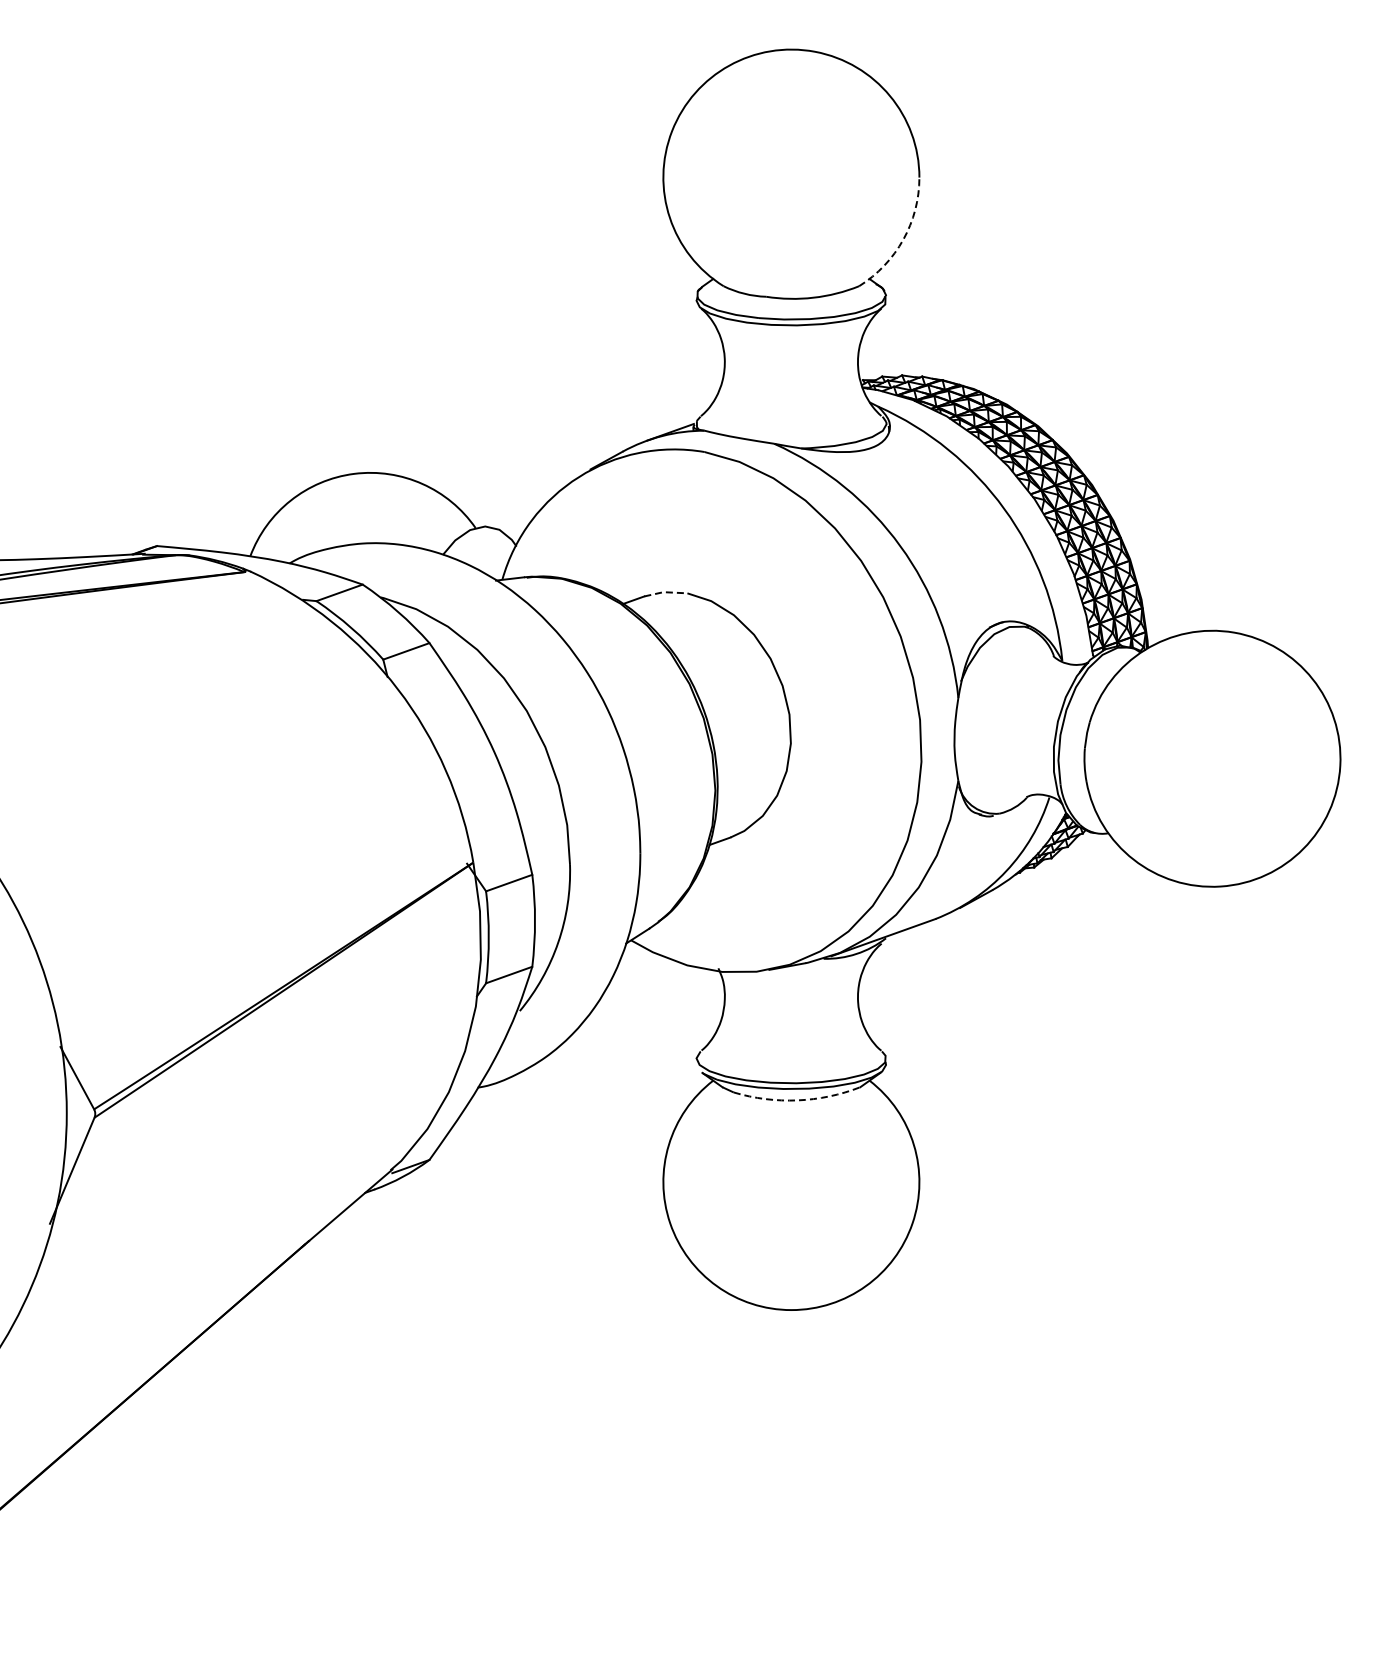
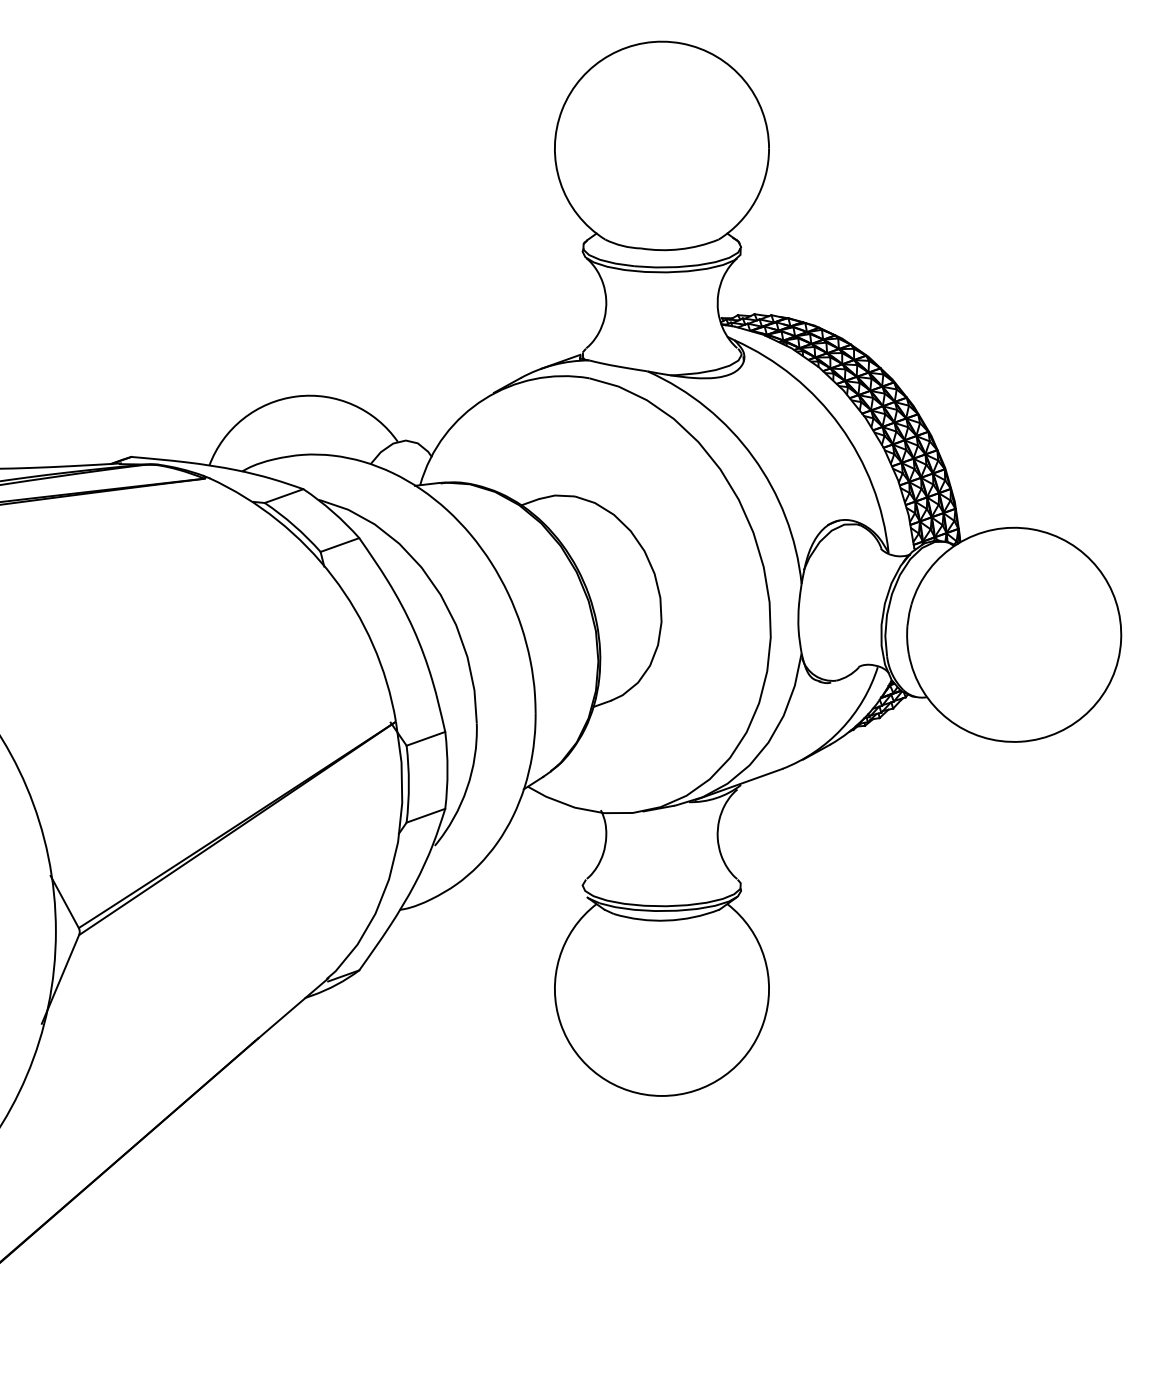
arc: (903, 239) -> (755, 200), dashed -> solid
line: (665, 592) -> (556, 495), dashed -> solid
arc: (797, 1100) -> (667, 920), dashed -> solid

